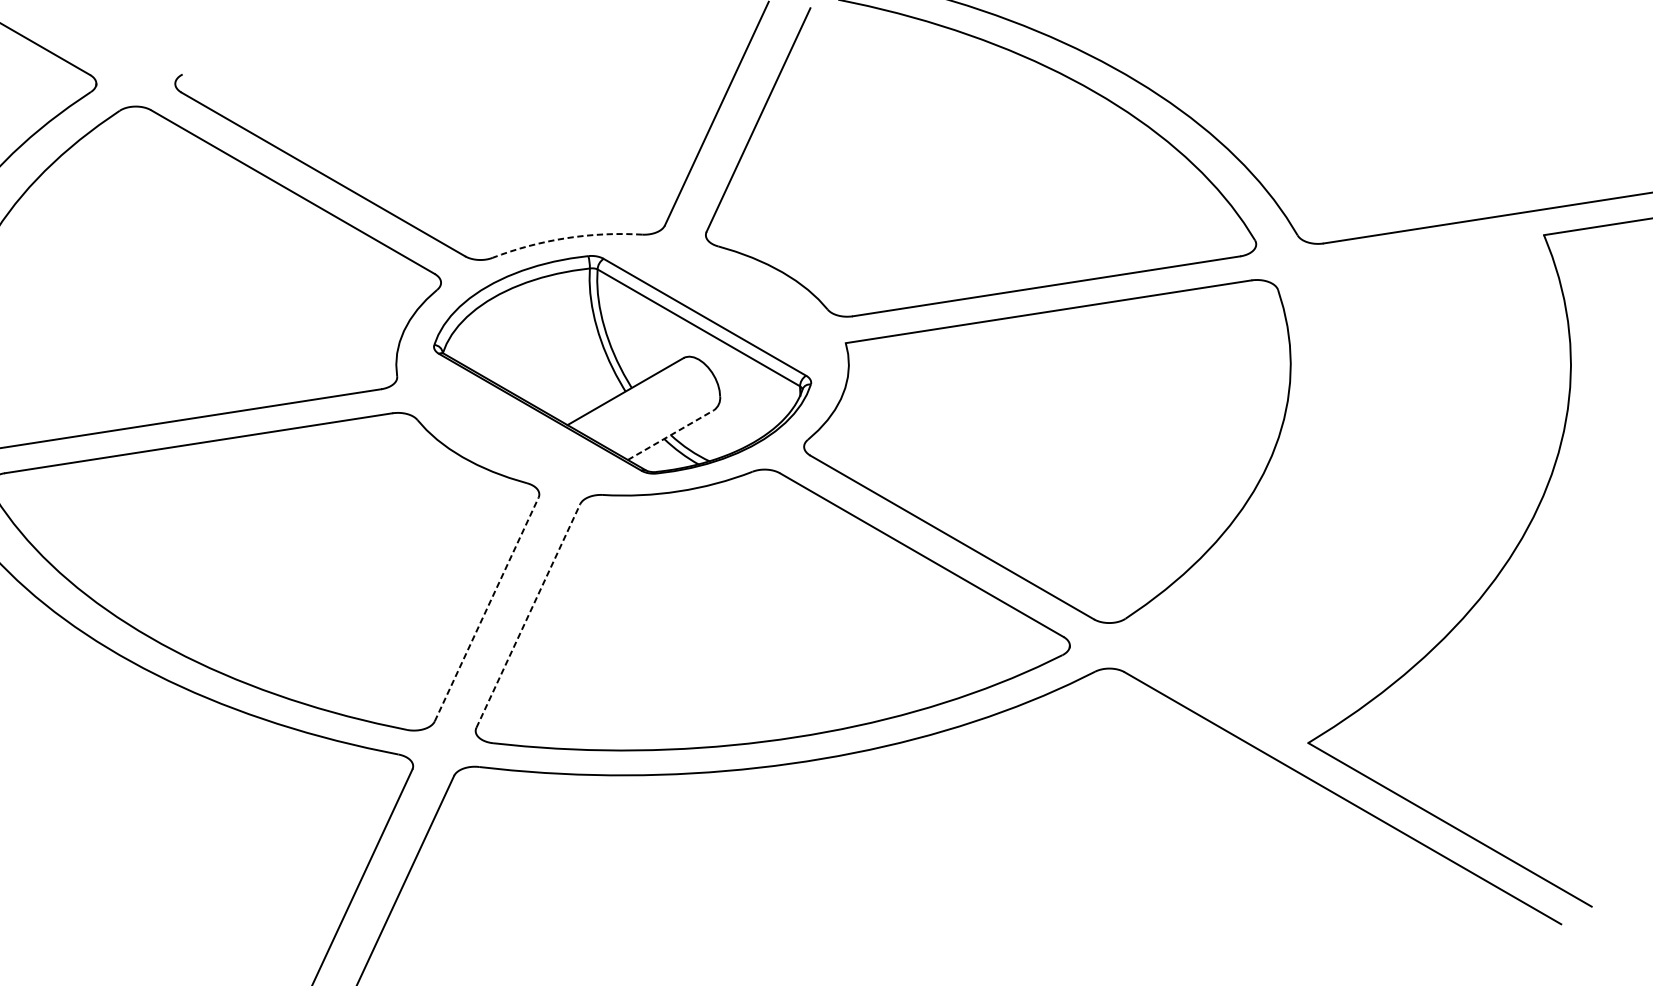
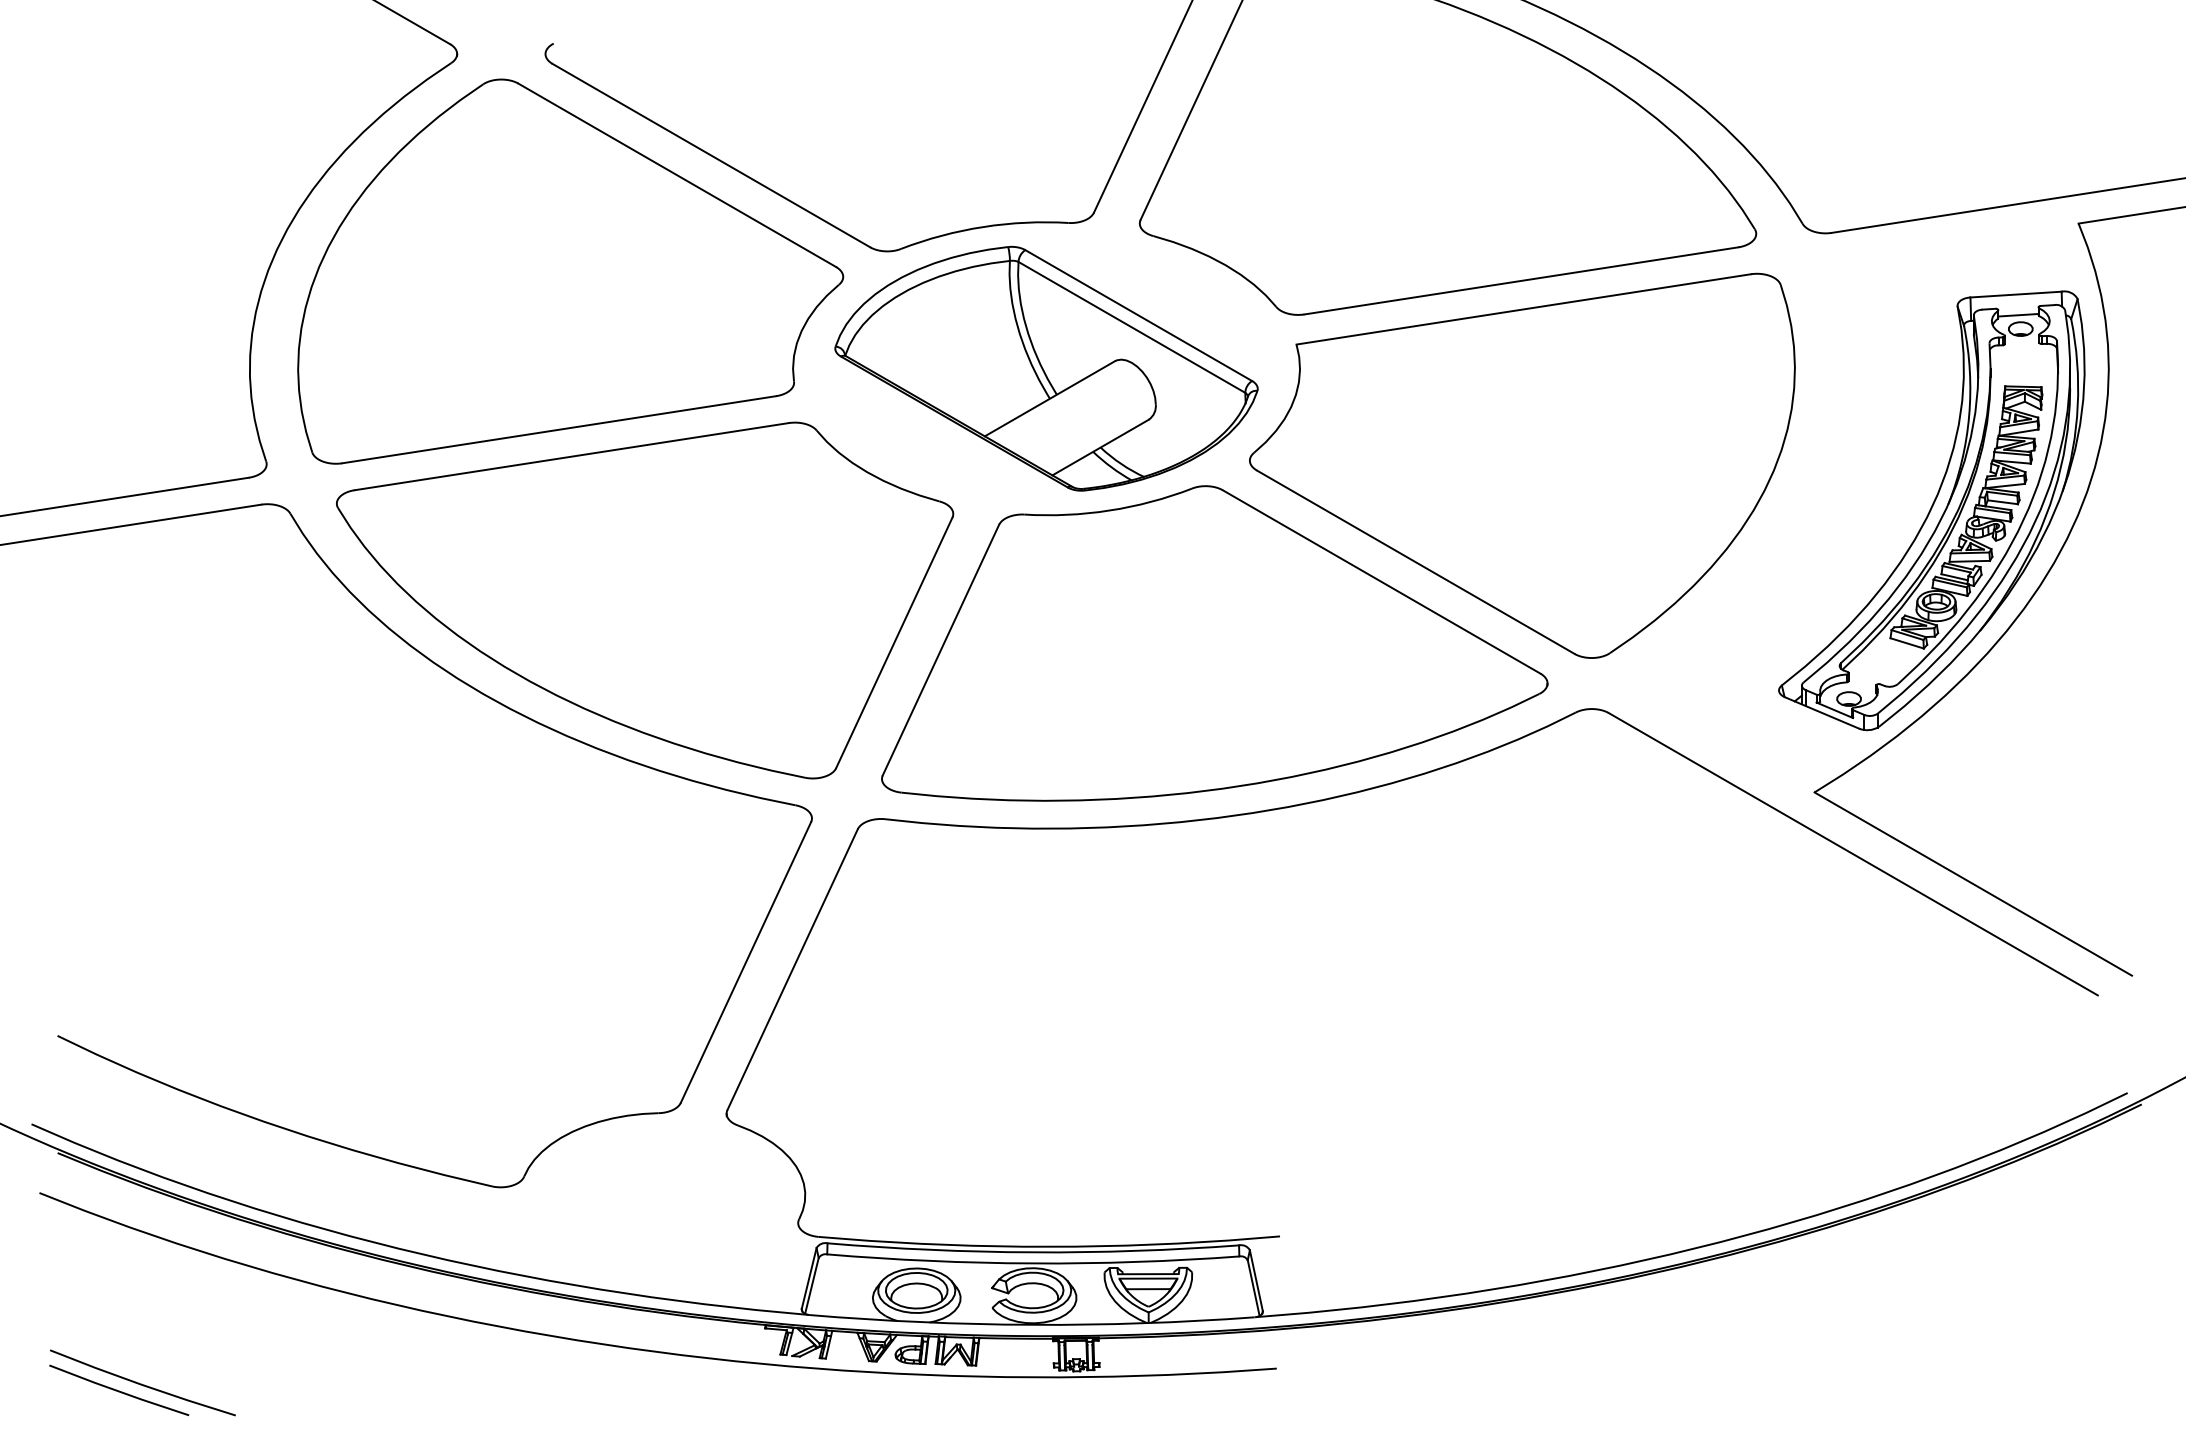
arc: (566, 238) -> (983, 227), dashed -> solid
line: (670, 435) -> (1100, 447), dashed -> solid
part: (1412, 491) -> (1931, 510), added
line: (486, 609) -> (894, 642), dashed -> solid
line: (528, 615) -> (941, 649), dashed -> solid

